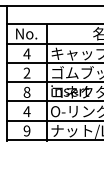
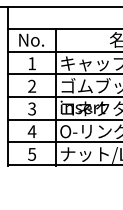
text: (26, 53) -> (31, 63), 4 -> 1
text: (27, 91) -> (32, 108), 8 -> 3
text: (27, 130) -> (32, 153), 9 -> 5

